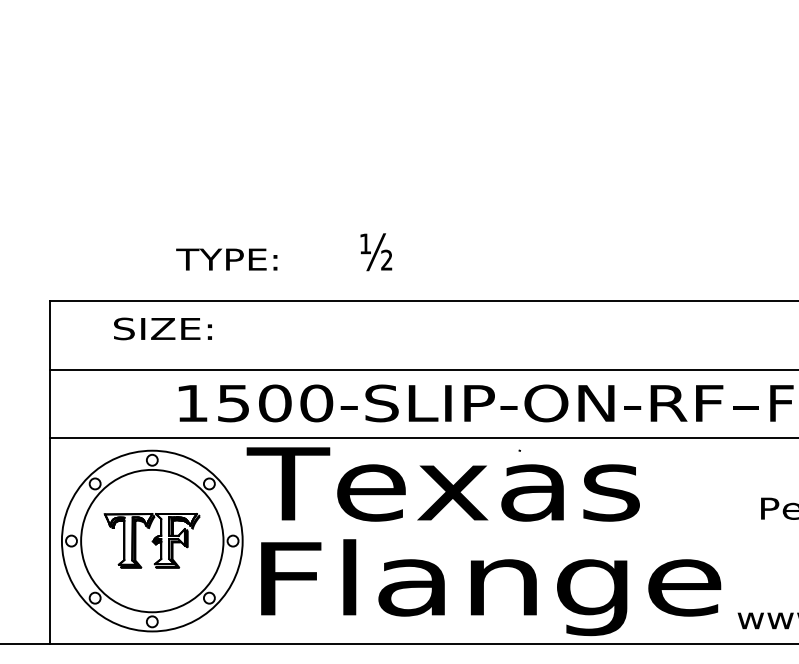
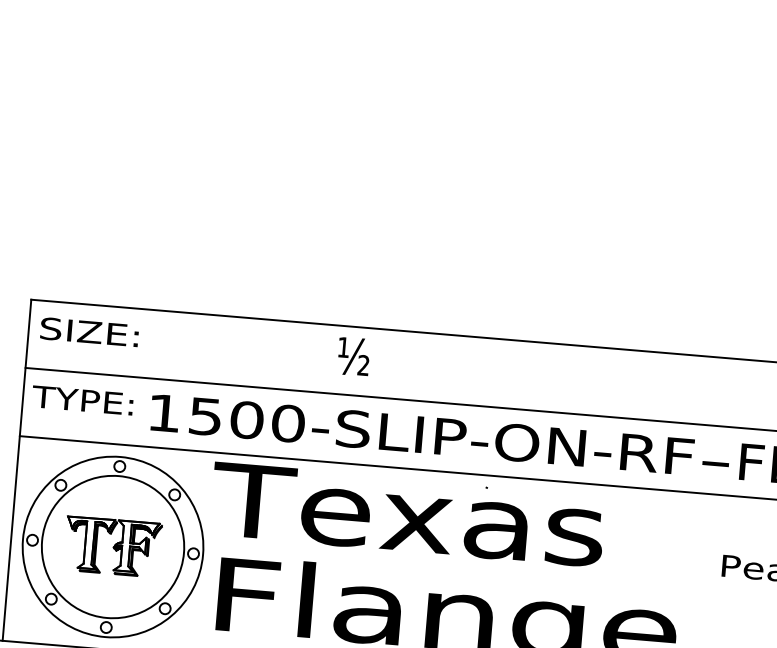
text: (376, 252) -> (353, 356), moved
text: (226, 259) -> (82, 400), moved
text: (162, 328) -> (89, 331), moved

